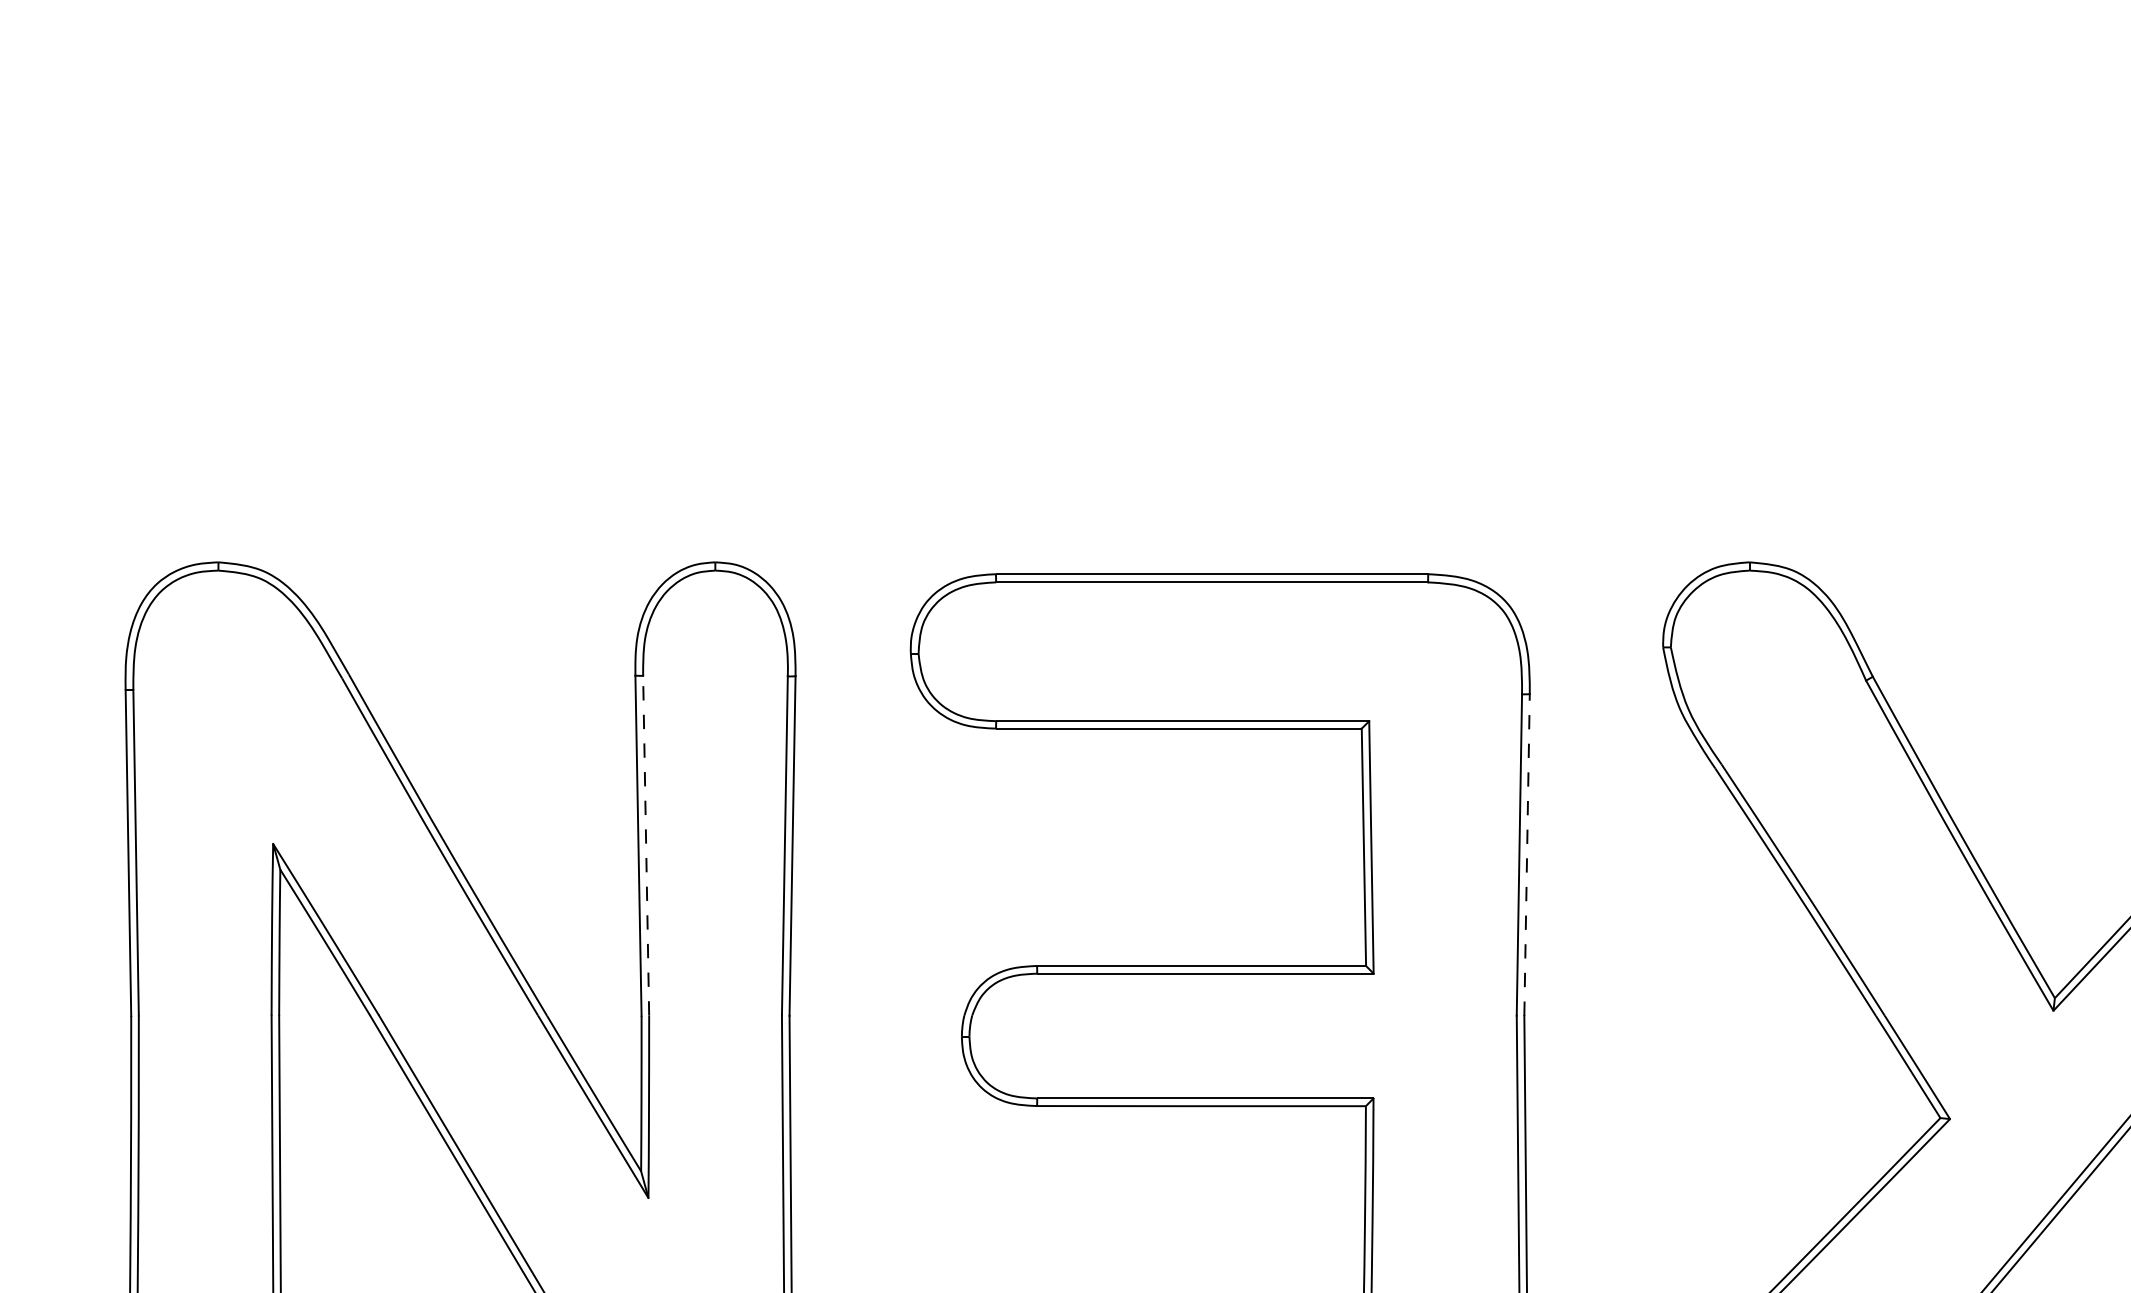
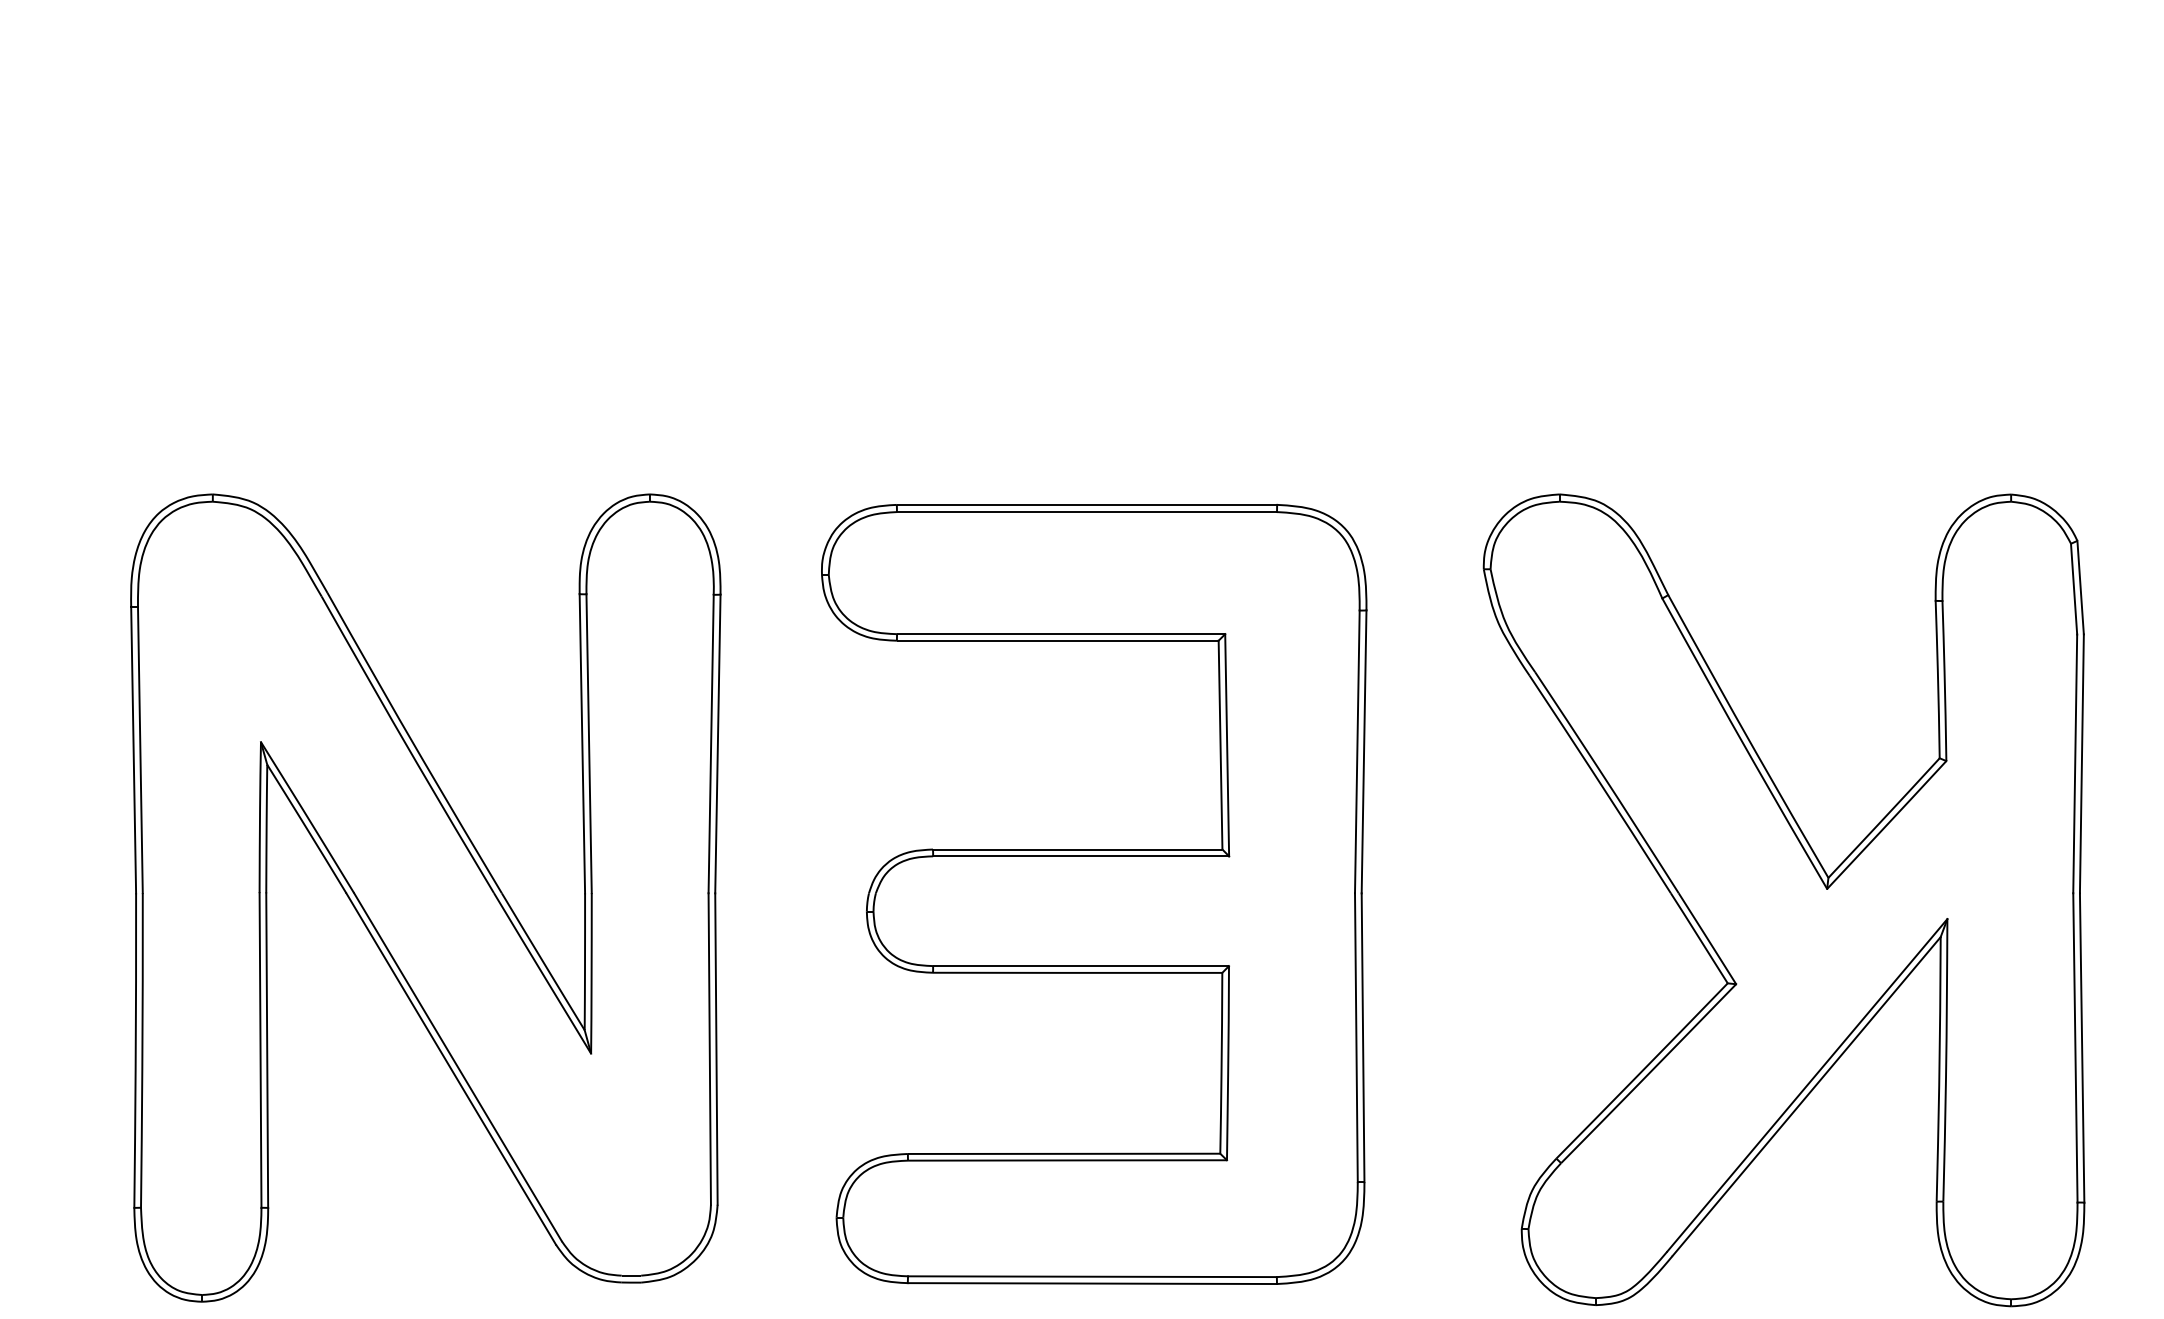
line: (646, 845) -> (589, 743), dashed -> solid
line: (1527, 854) -> (1364, 751), dashed -> solid

